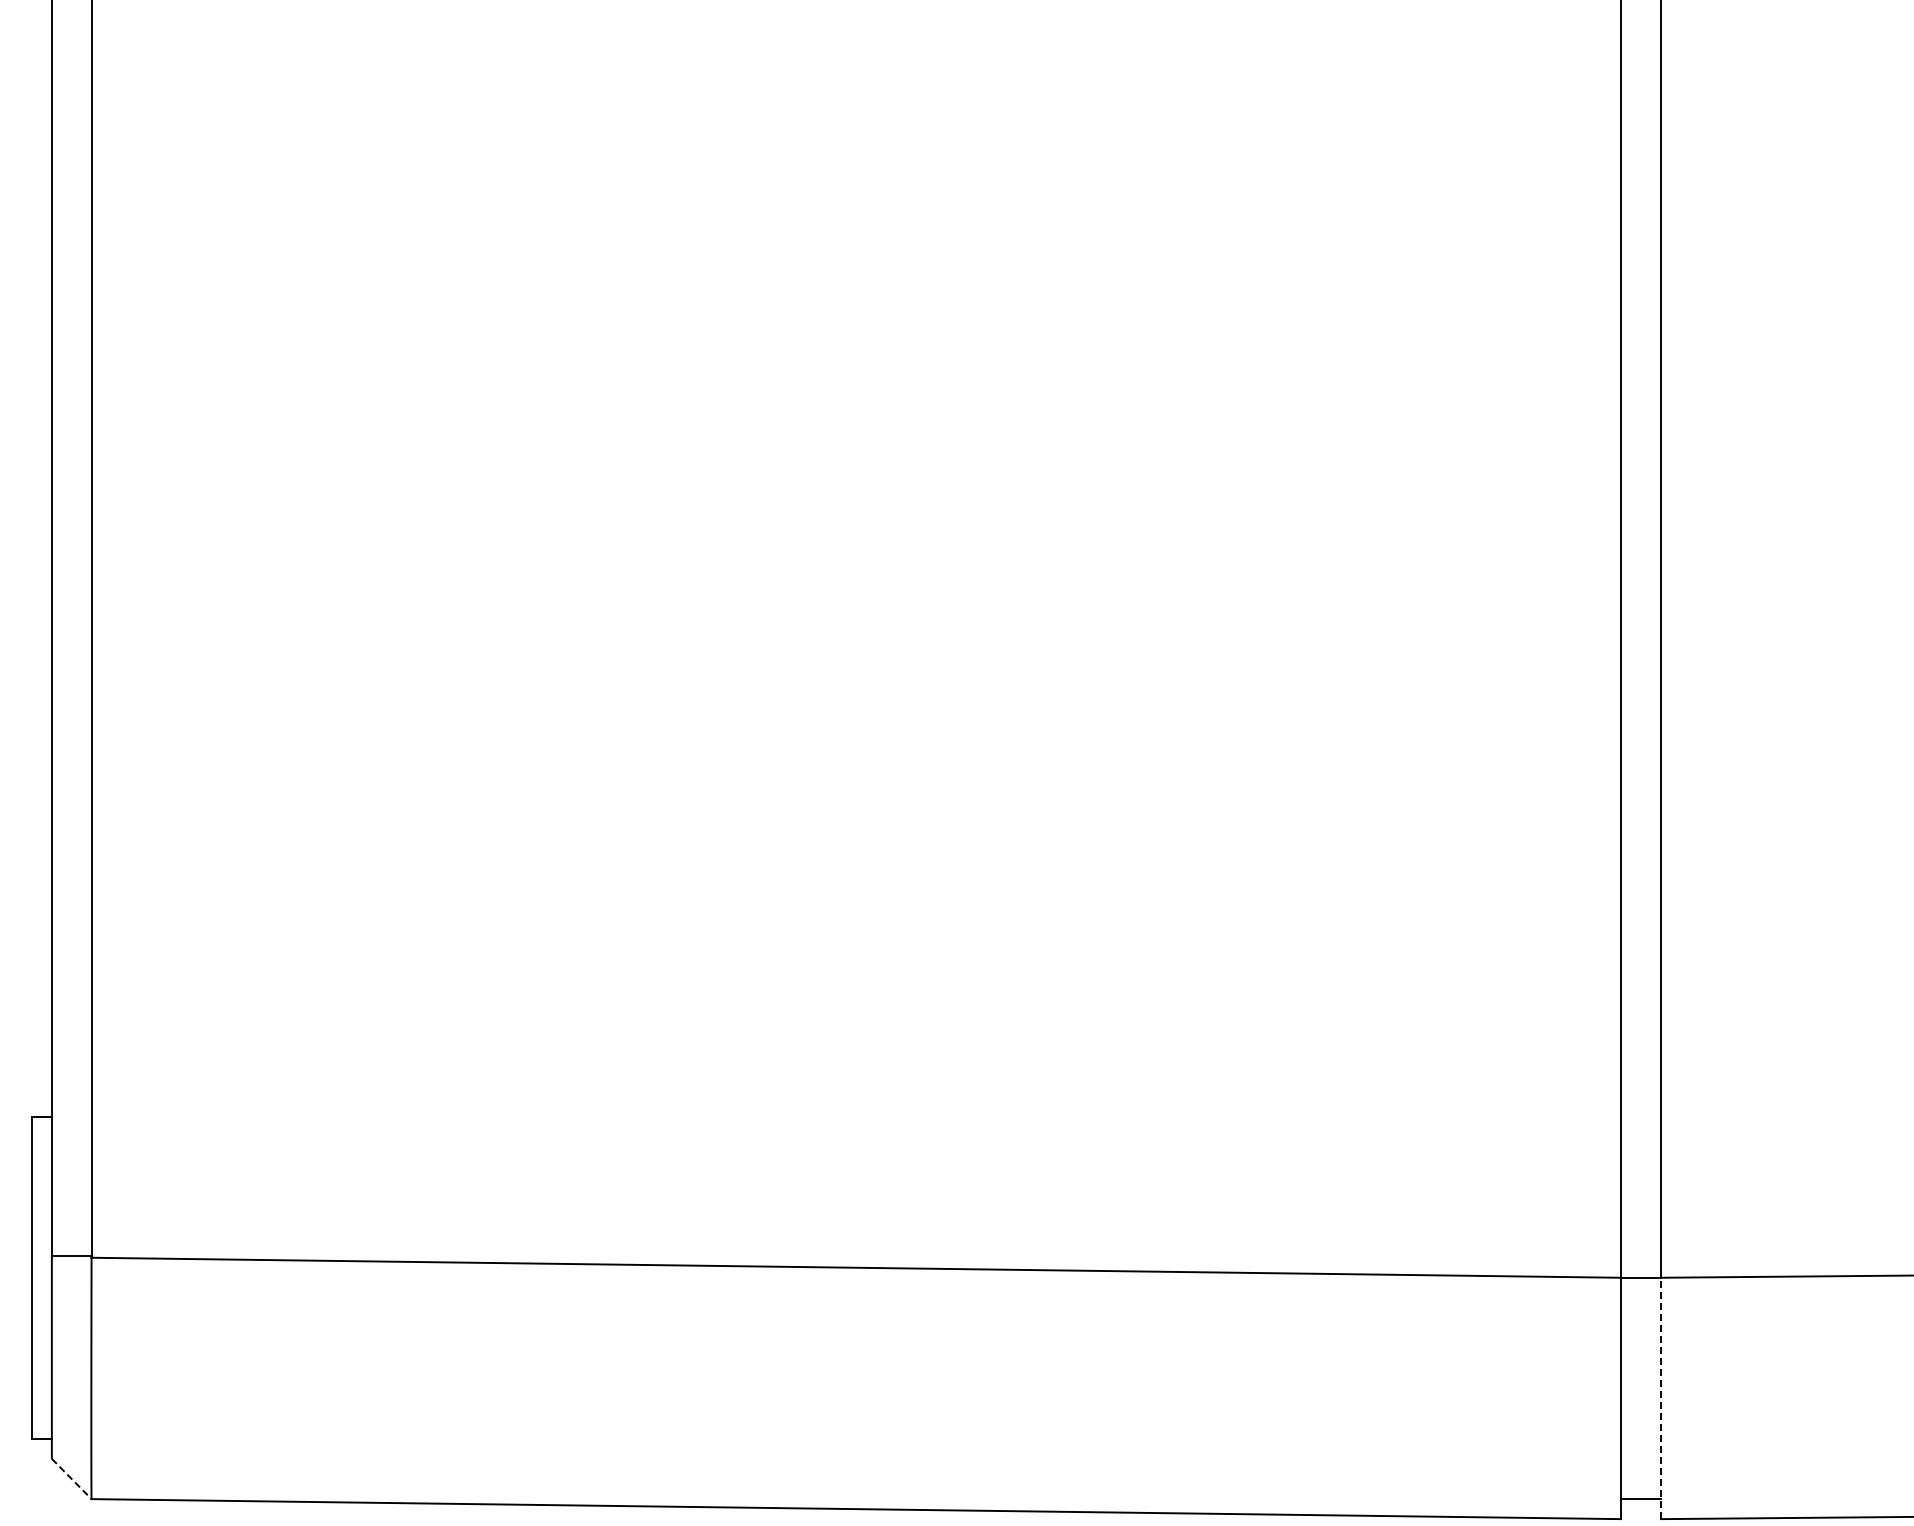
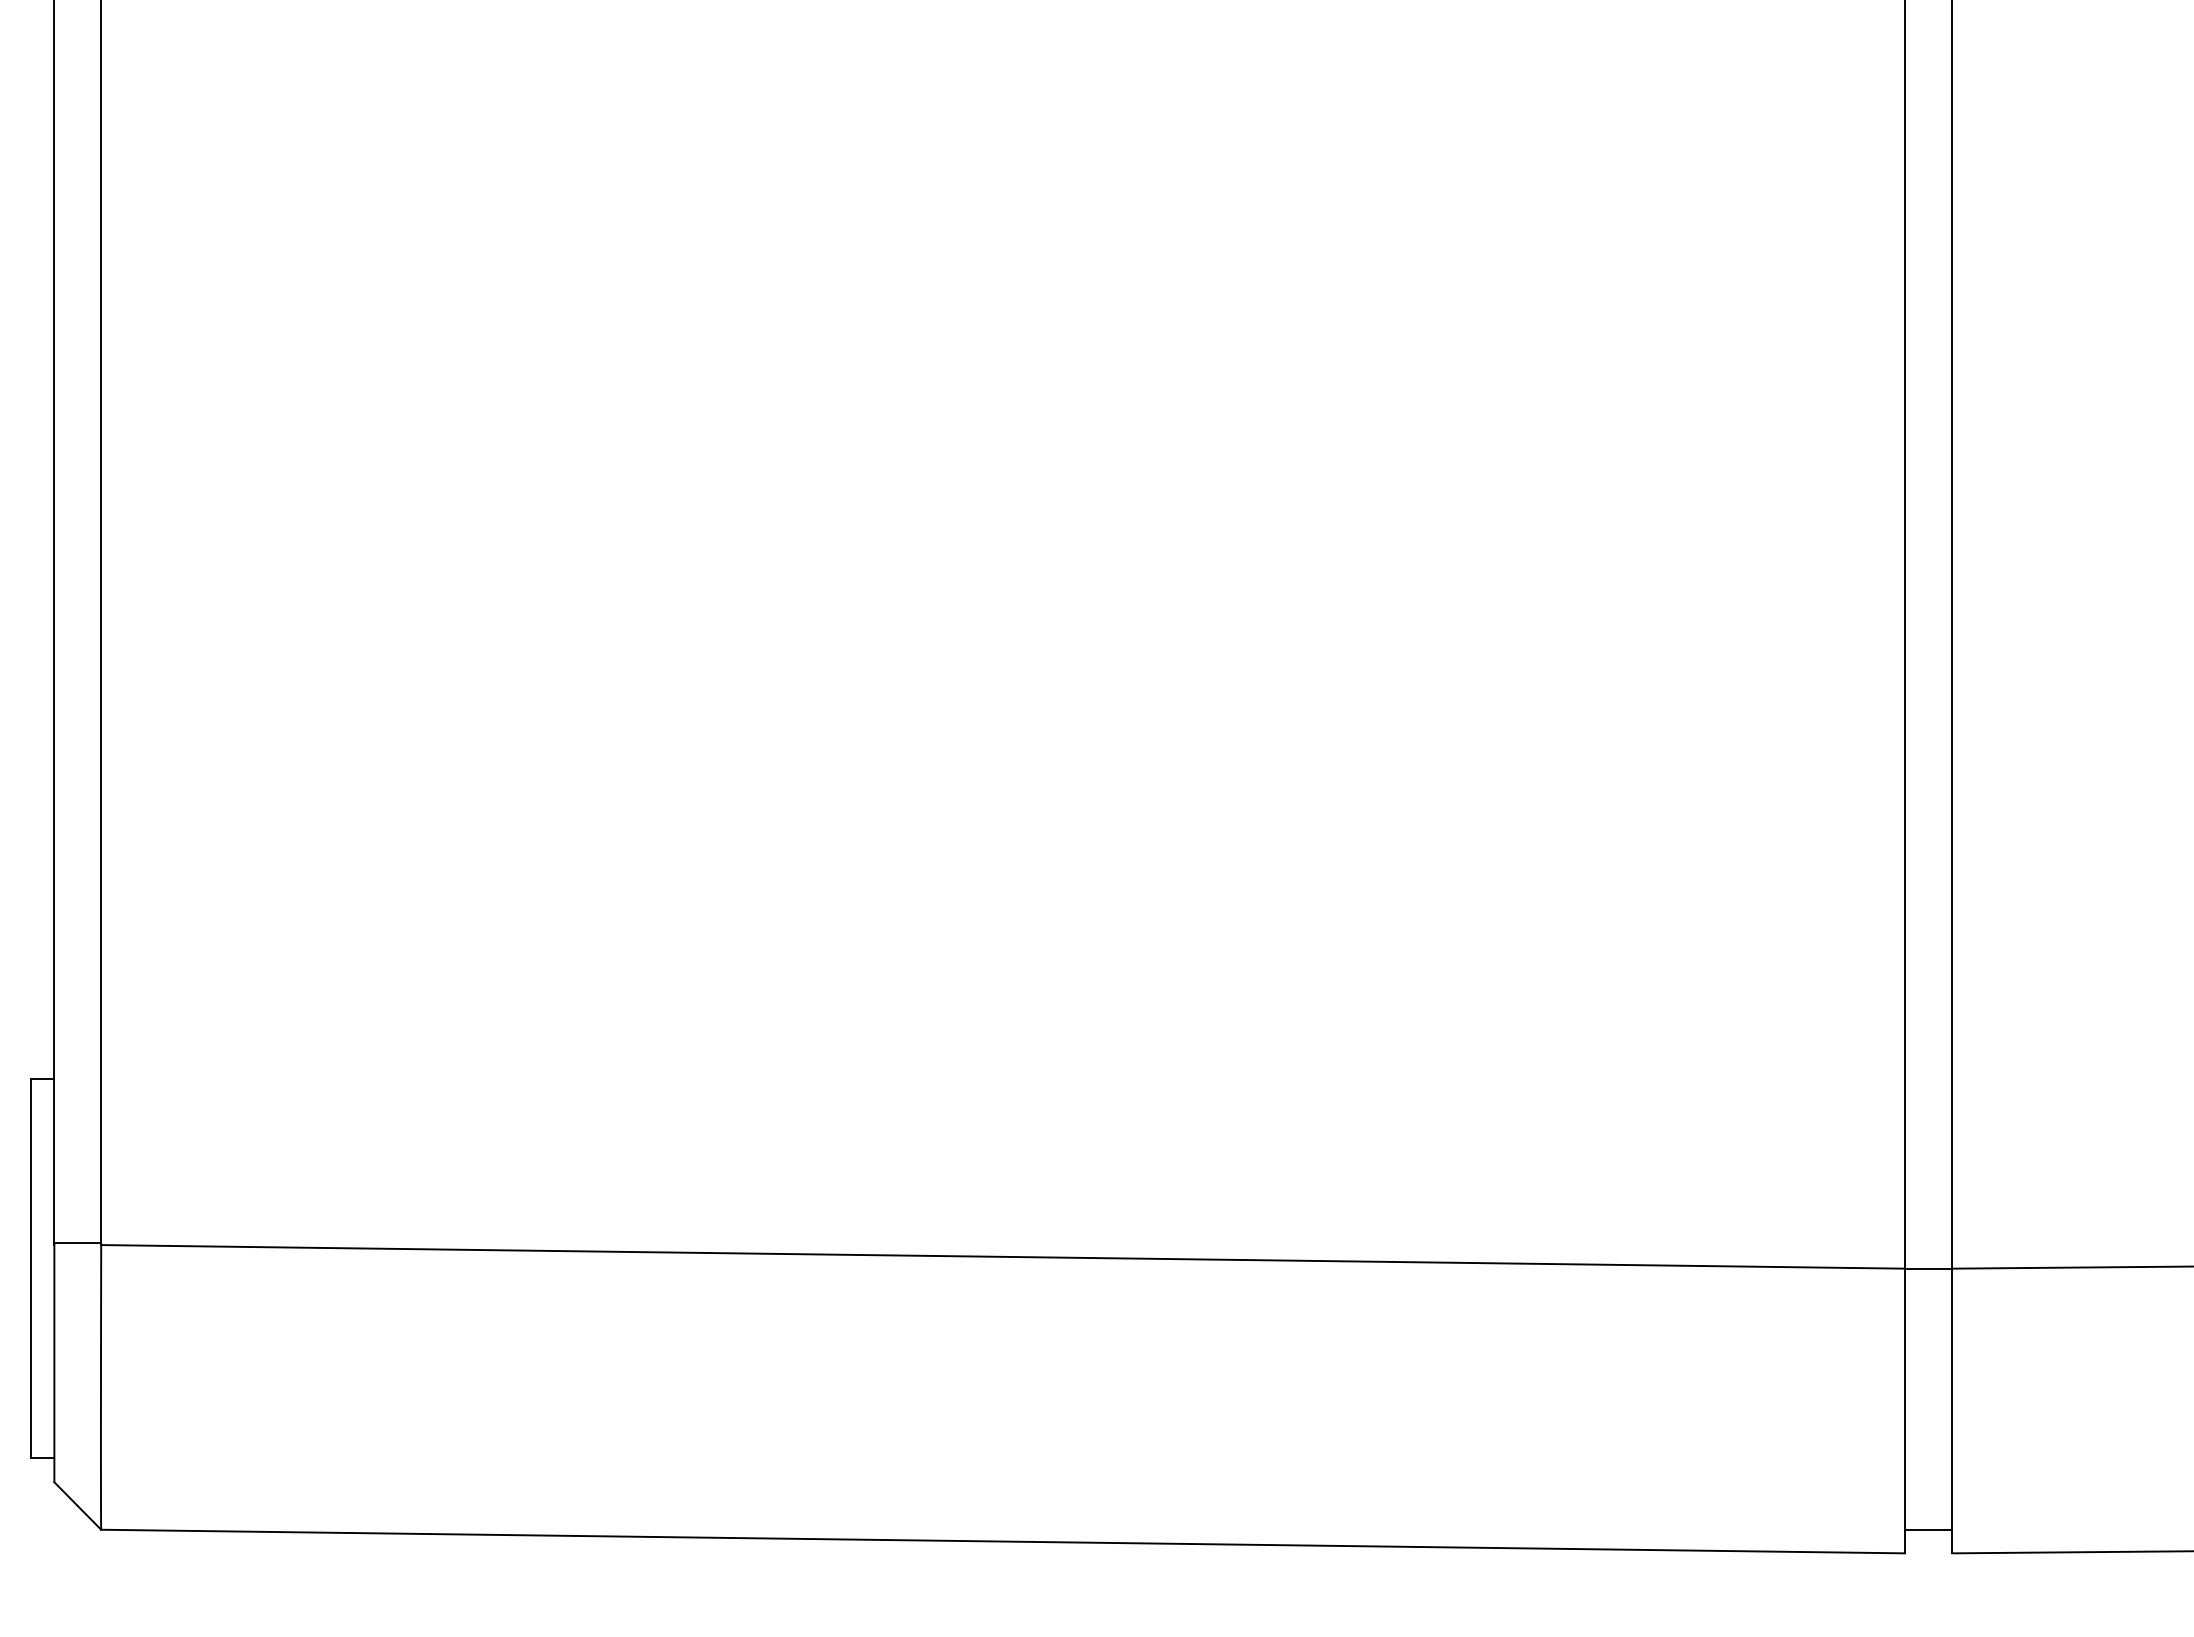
line: (1661, 1398) -> (1952, 1411), dashed -> solid
line: (72, 1479) -> (78, 1506), dashed -> solid

